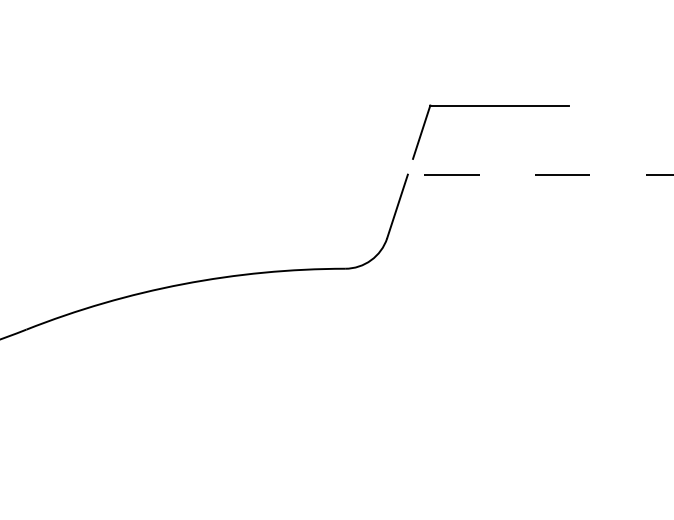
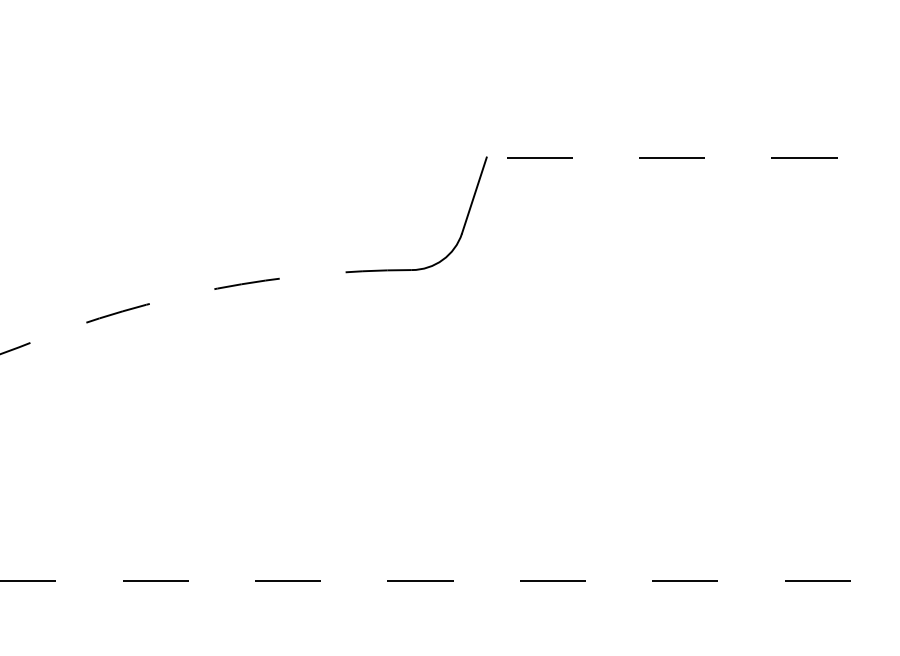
part: (490, 106) -> (585, 75), removed
arc: (182, 284) -> (217, 288), solid -> dashed

